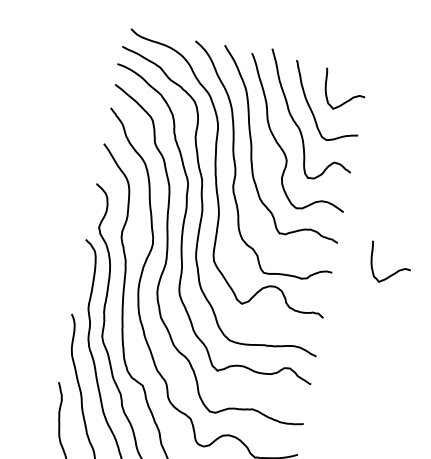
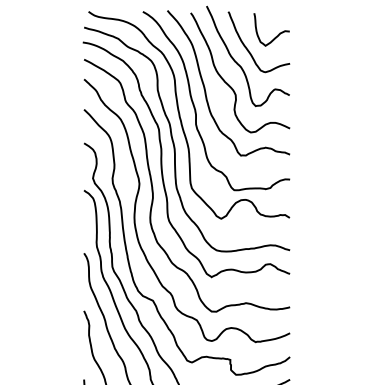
curve: (397, 270) -> (342, 167), removed

